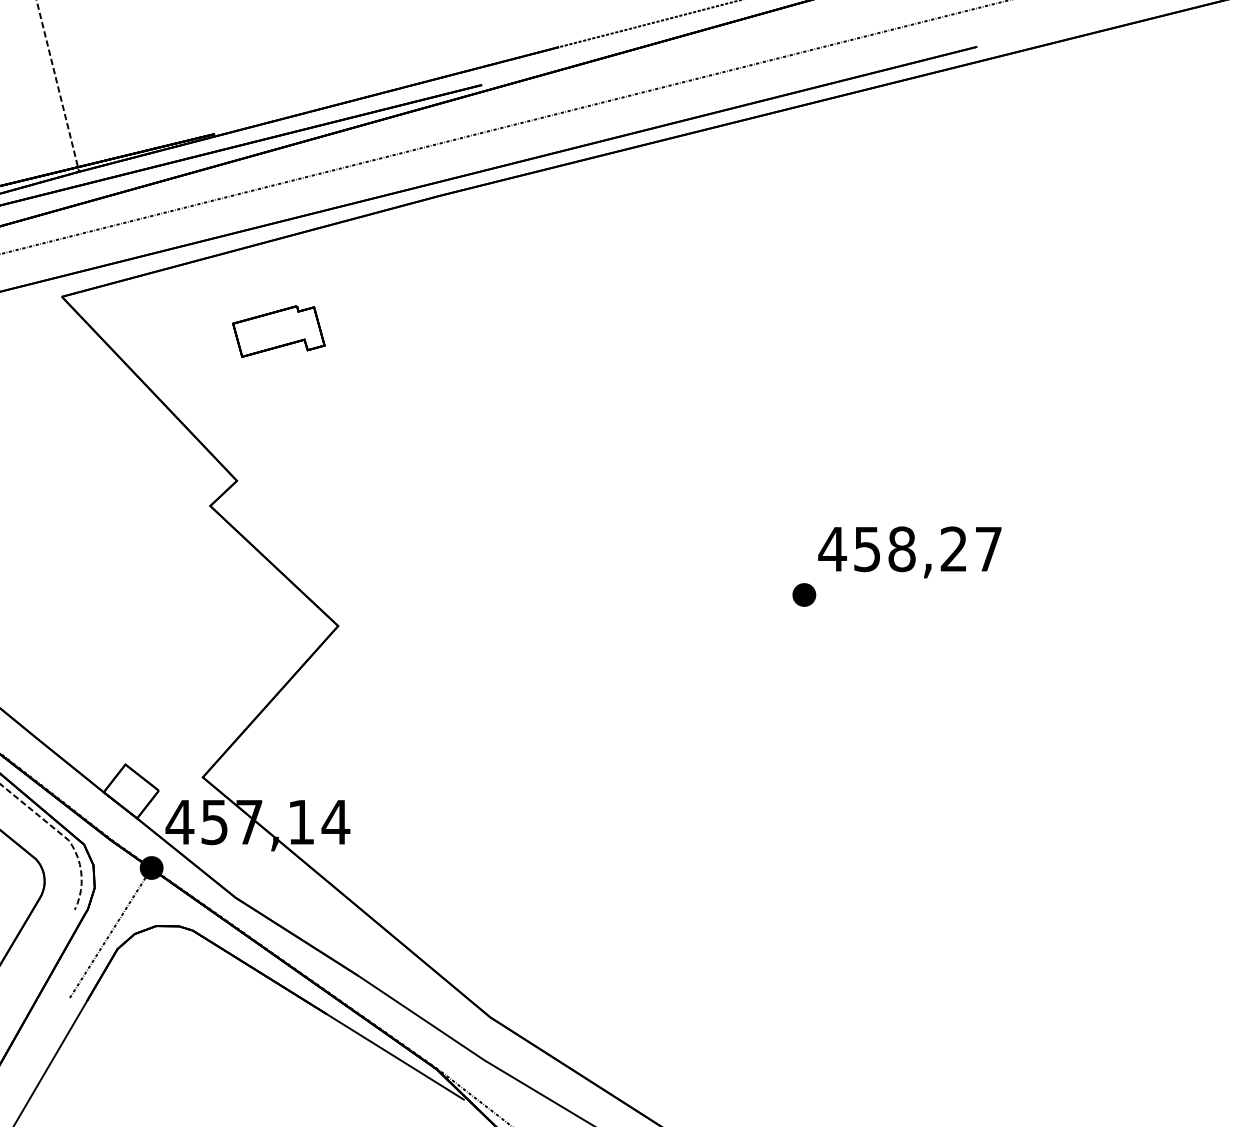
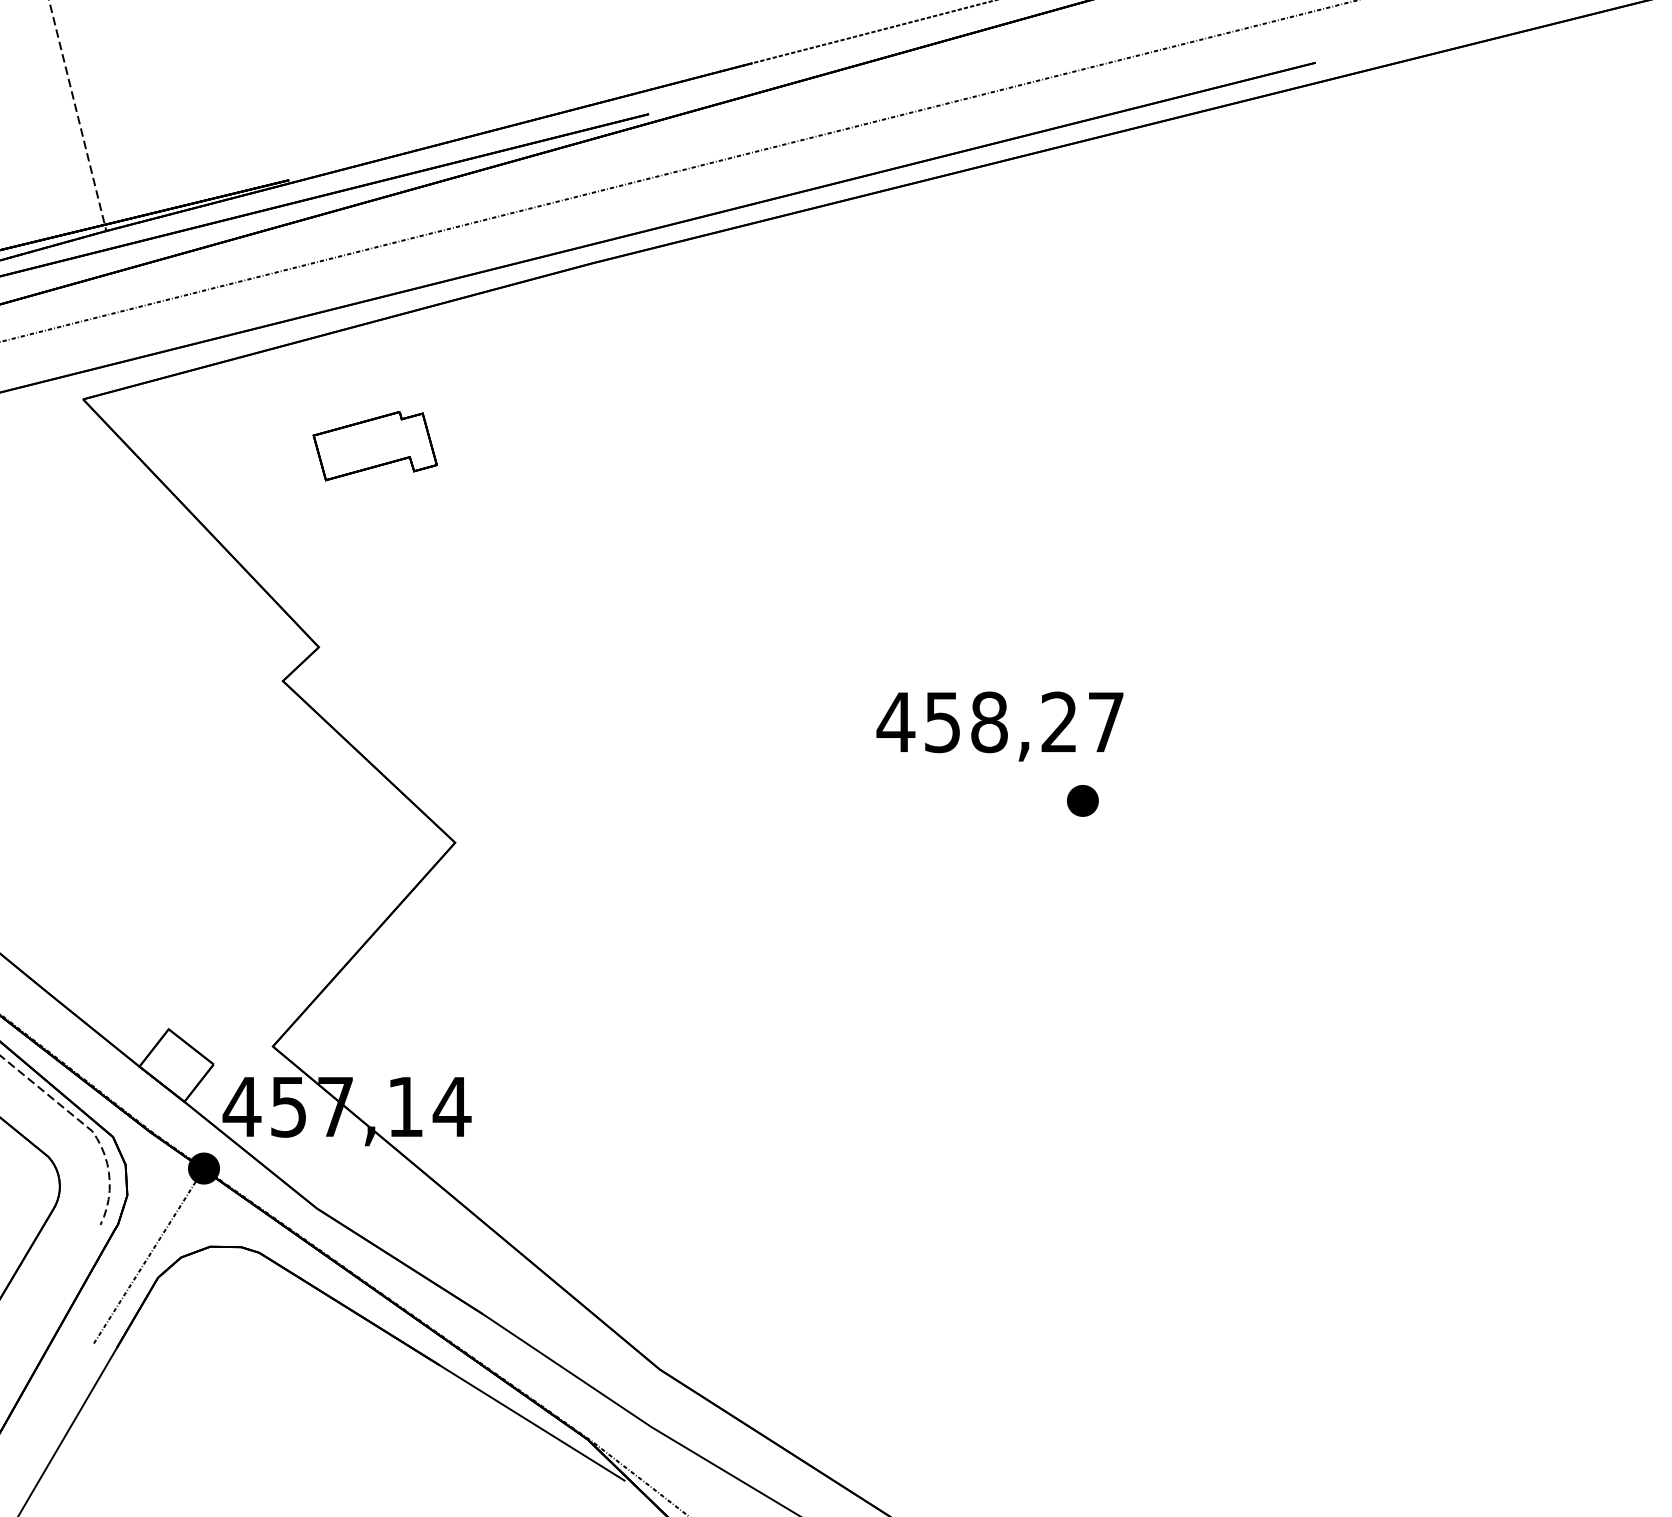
text: (909, 552) -> (999, 726), moved

